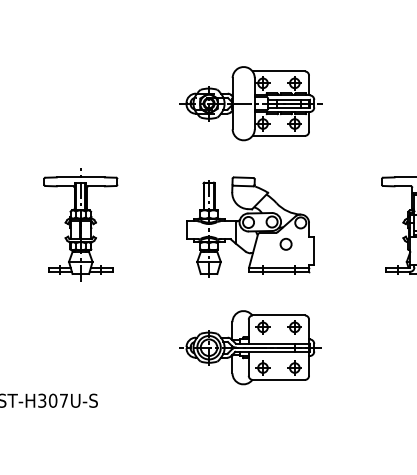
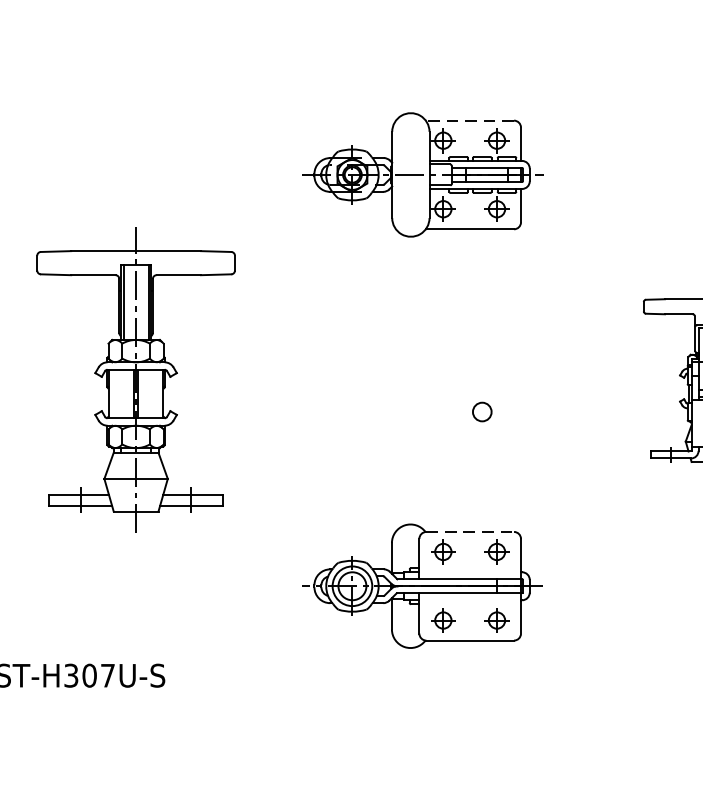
line: (278, 71) -> (469, 120), solid -> dashed
part: (80, 224) -> (135, 378), size x1.6
part: (250, 226) -> (422, 381), removed
line: (279, 315) -> (471, 531), solid -> dashed

